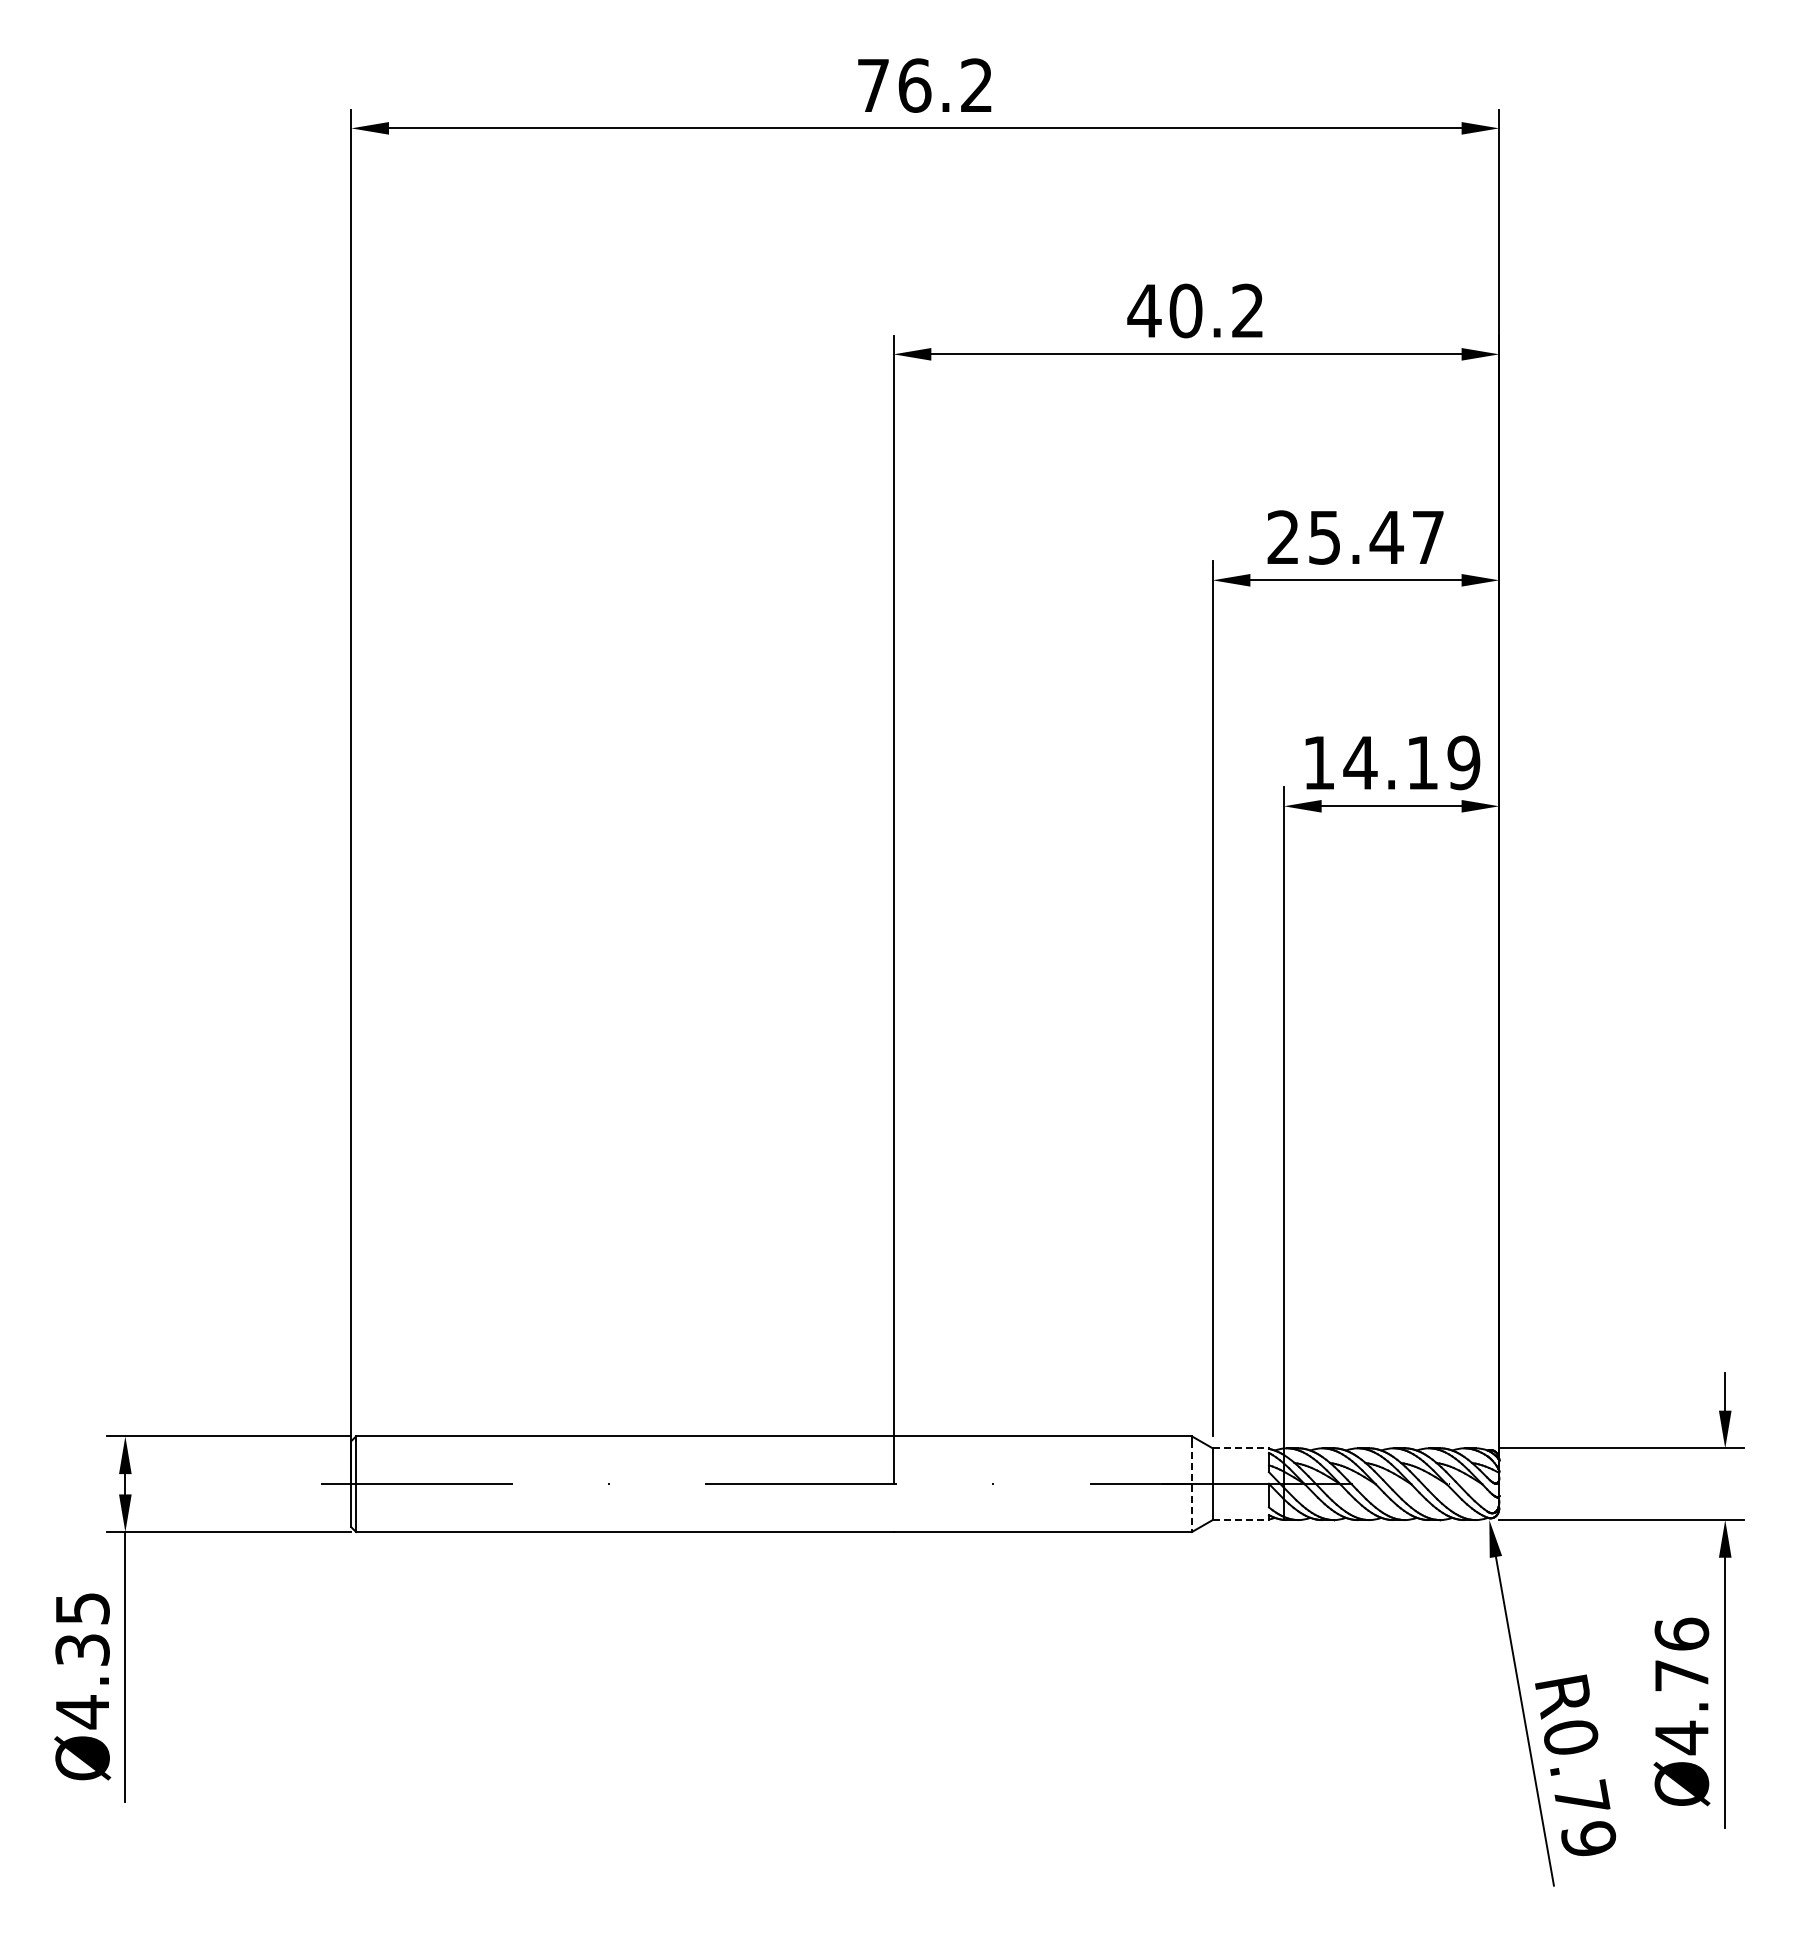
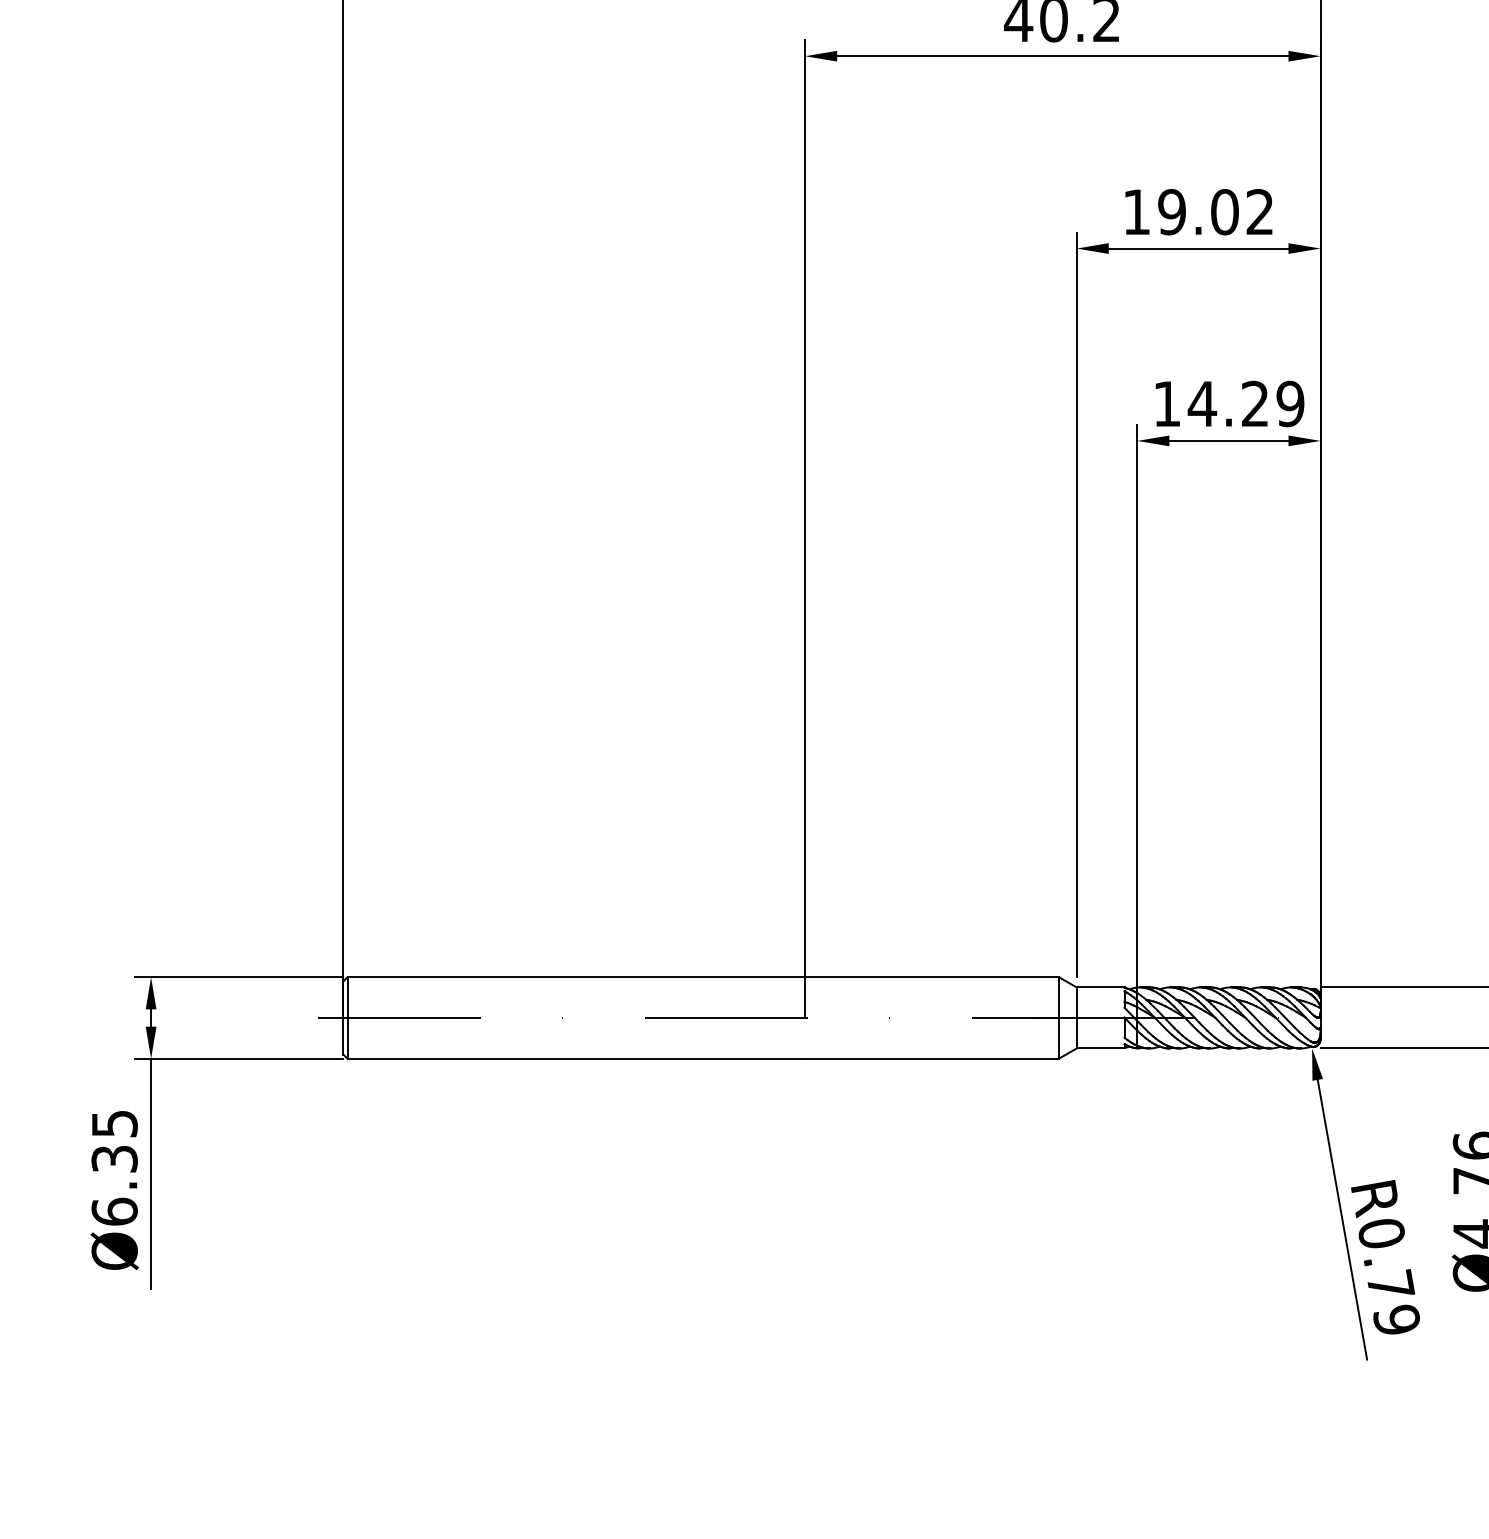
text: (1355, 537) -> (1198, 212), 25.47 -> 19.02
text: (1421, 762) -> (1254, 403), 14.19 -> 14.29
line: (1241, 1448) -> (1101, 987), dashed -> solid
line: (1191, 1486) -> (1058, 1019), dashed -> solid
line: (1241, 1520) -> (1101, 1048), dashed -> solid
text: (82, 1712) -> (114, 1212), Ø4.35 -> Ø6.35

